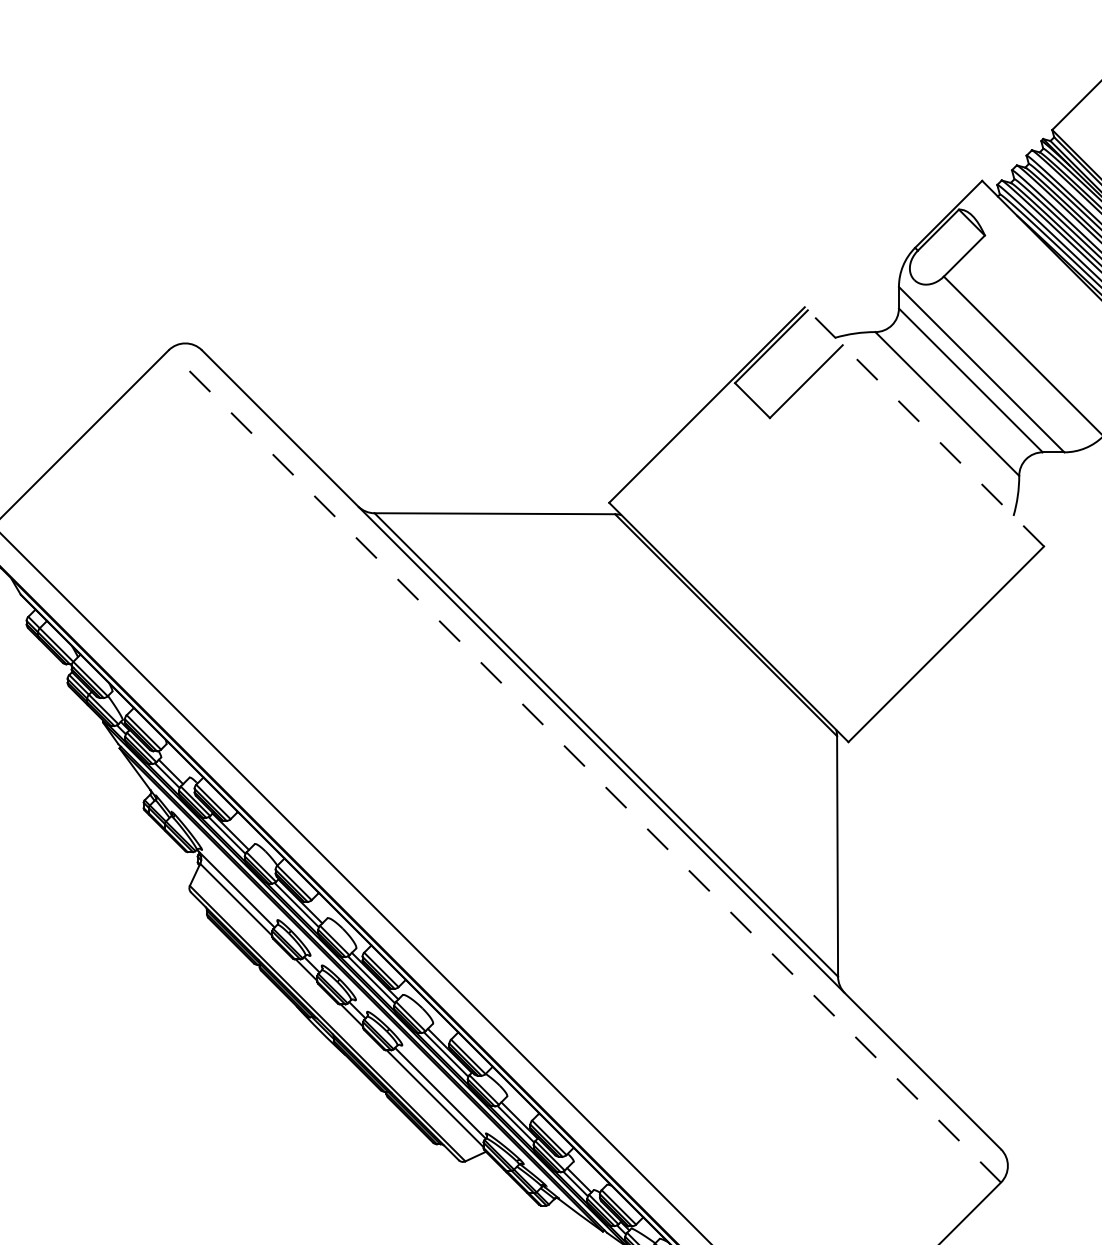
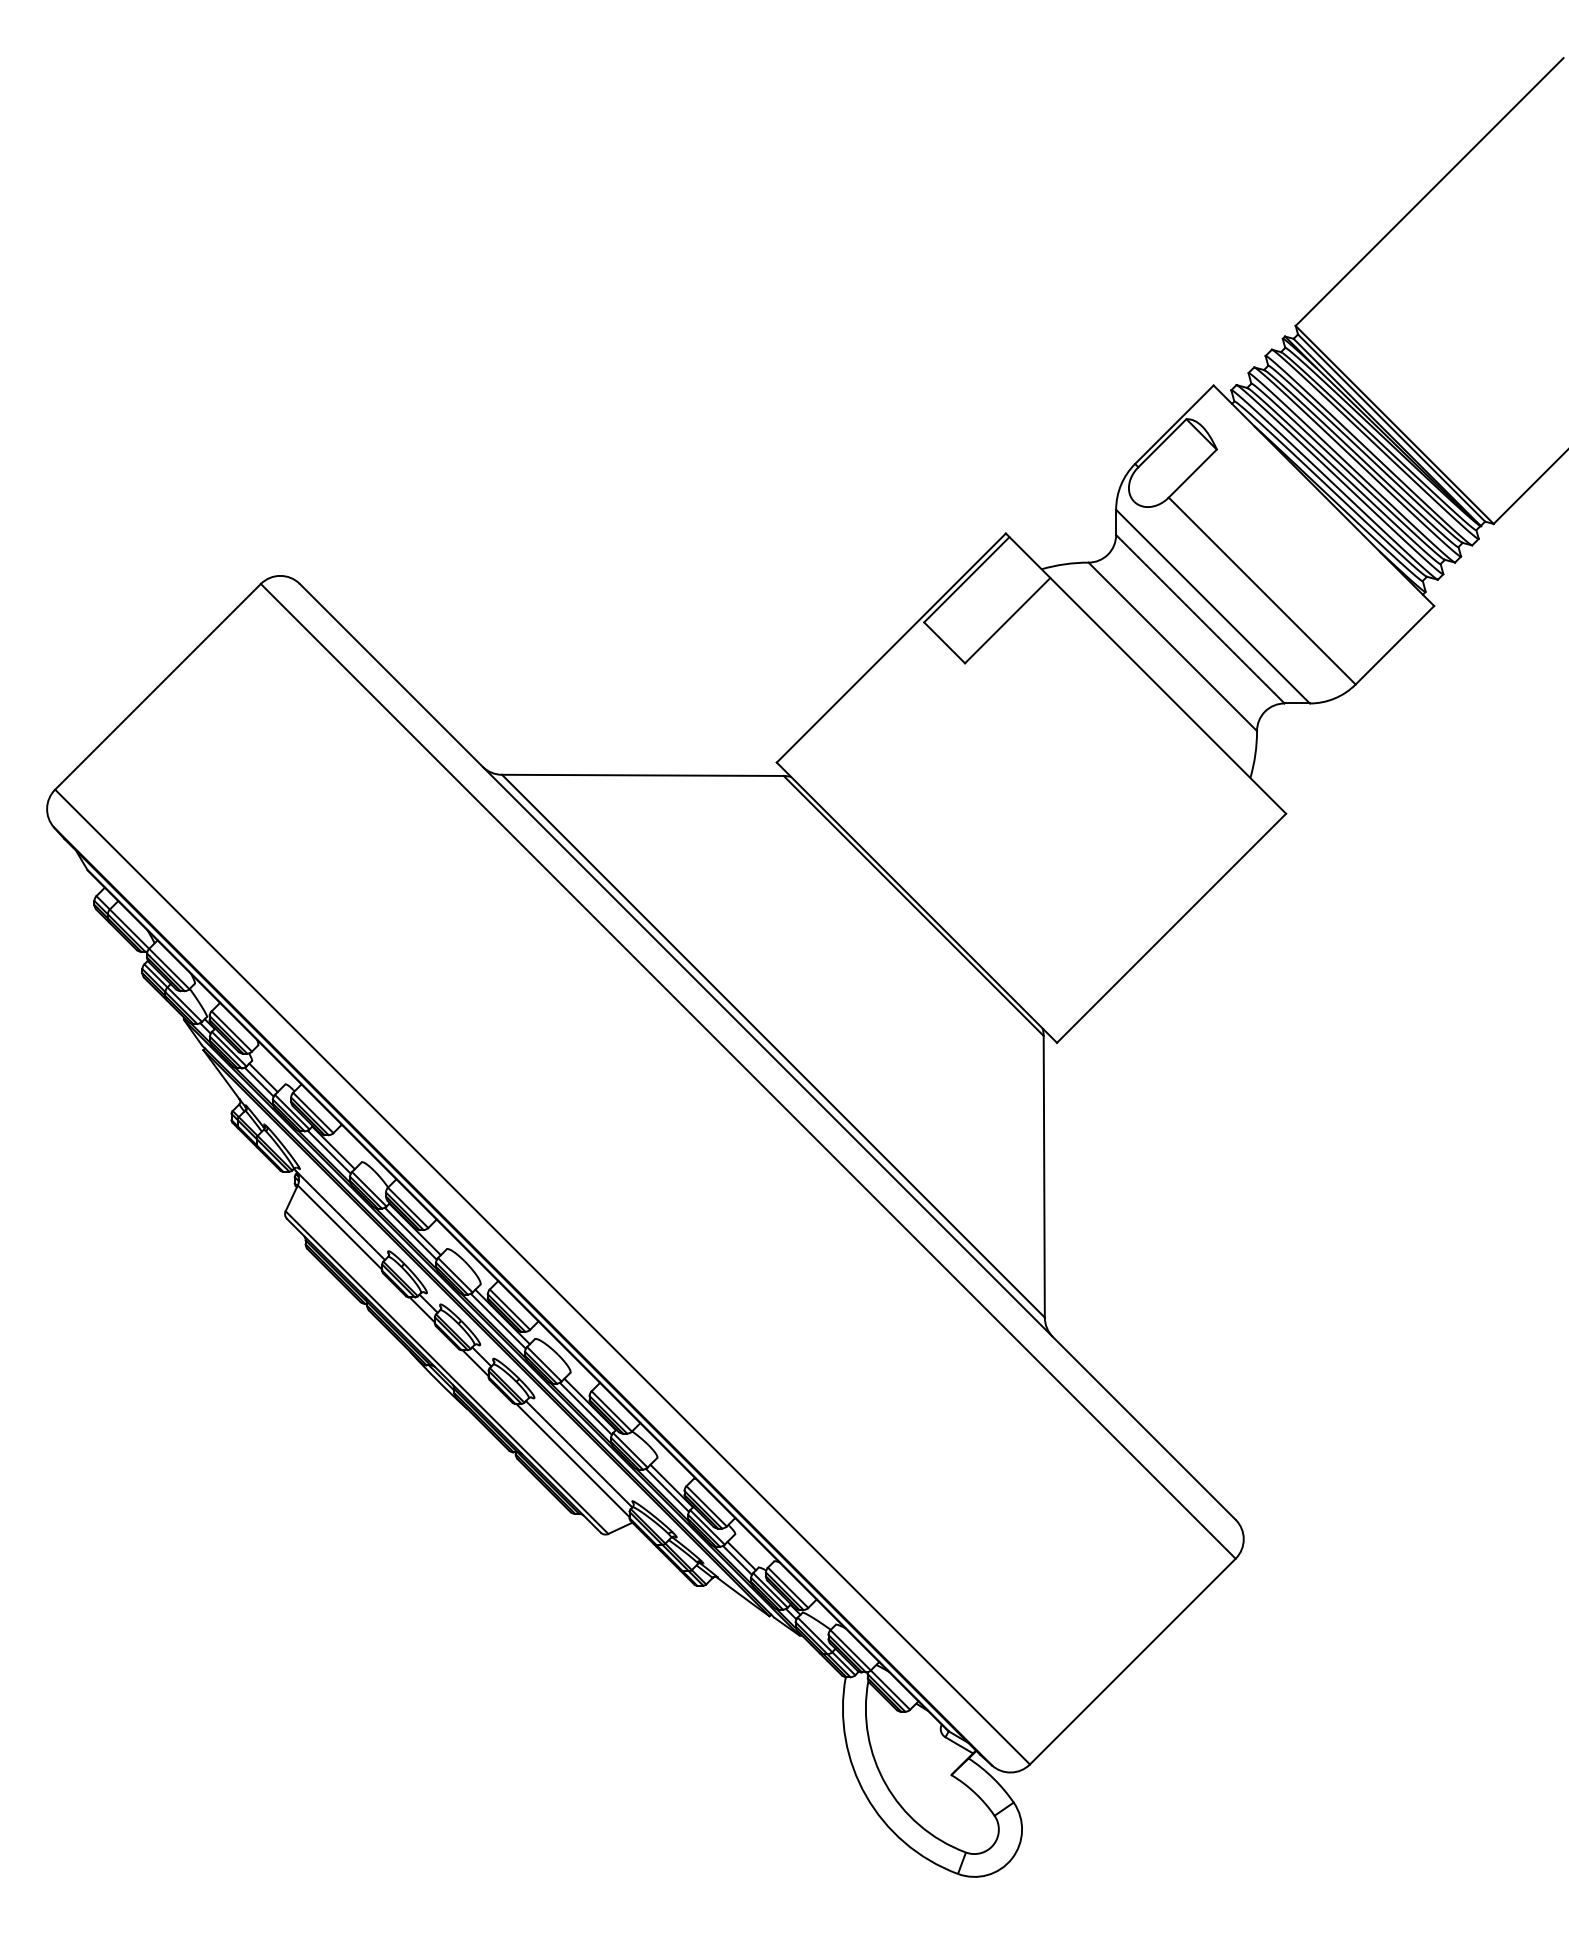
line: (924, 426) -> (1145, 673), dashed -> solid
line: (584, 766) -> (747, 1071), dashed -> solid

